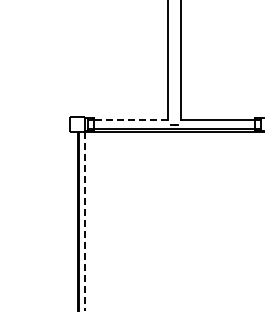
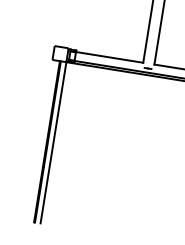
line: (130, 119) -> (109, 57), dashed -> solid
line: (85, 221) -> (53, 142), dashed -> solid

